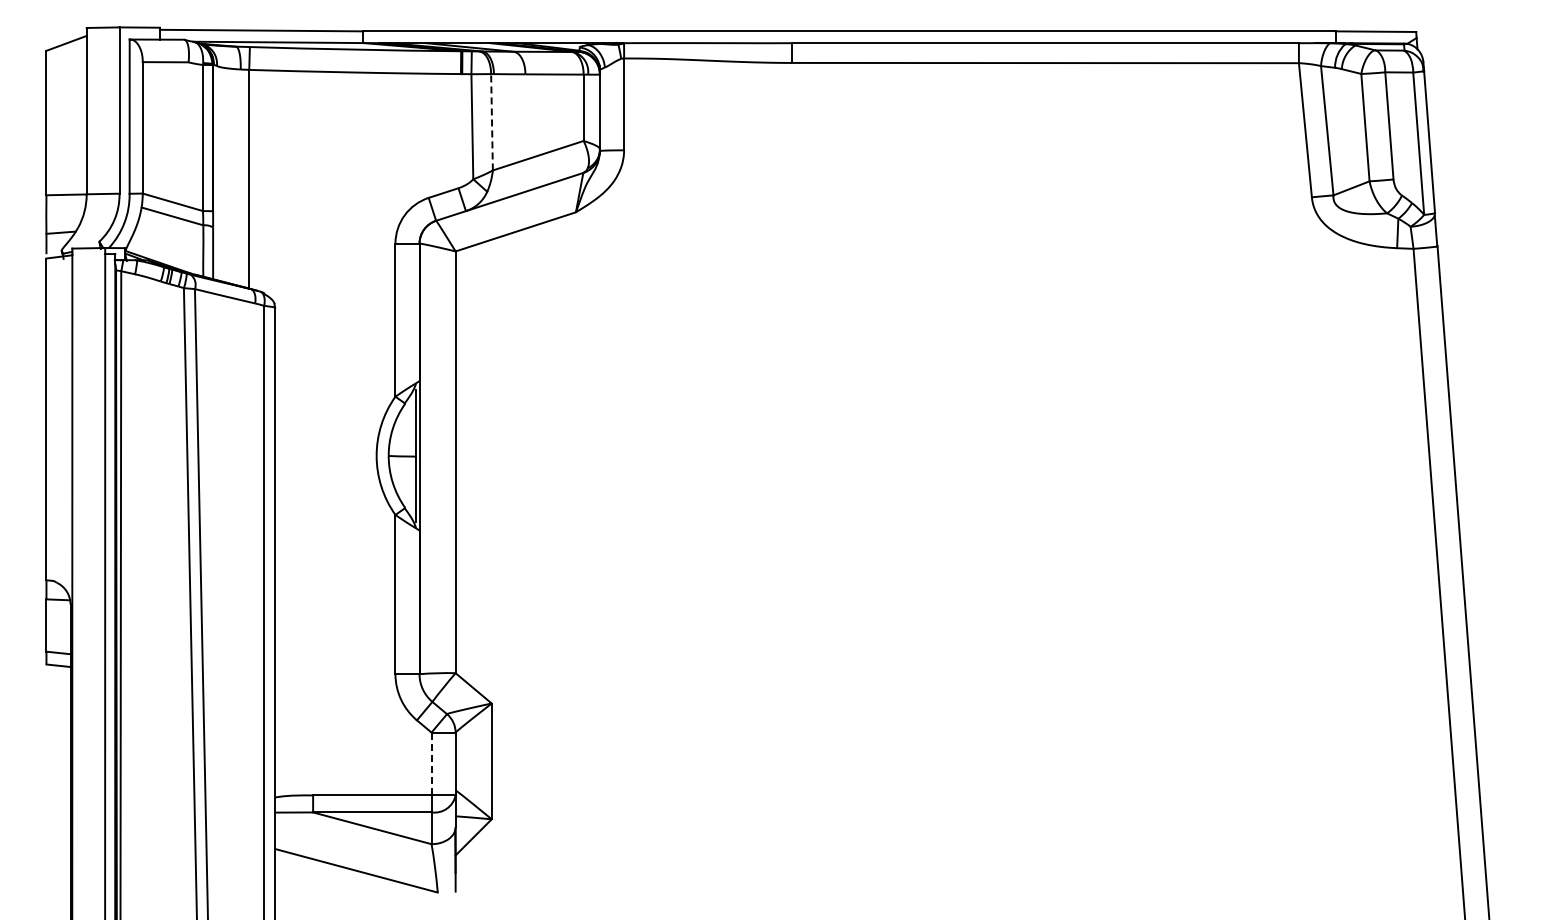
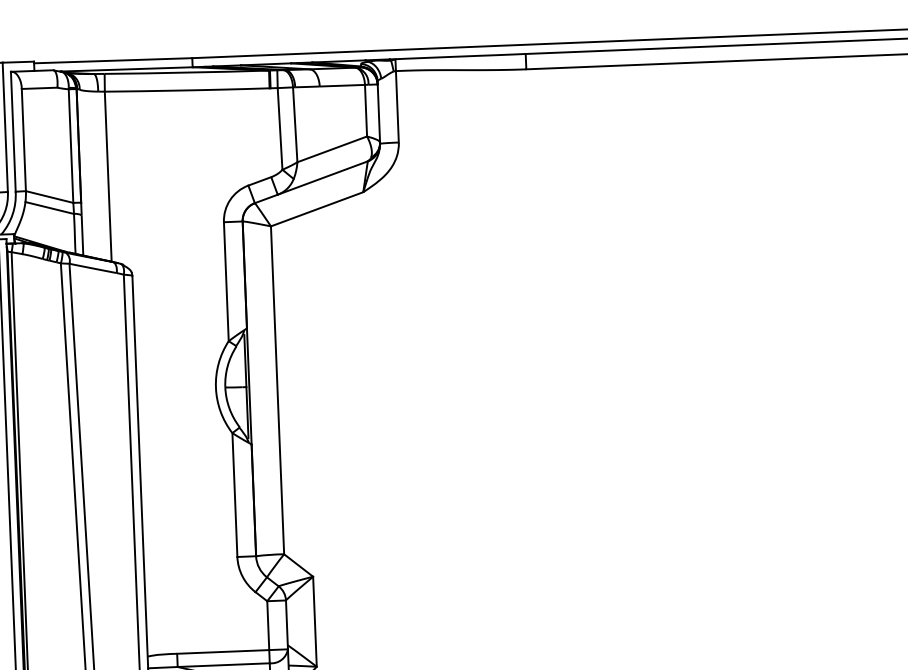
line: (492, 121) -> (295, 124), dashed -> solid
line: (431, 764) -> (268, 626), dashed -> solid

